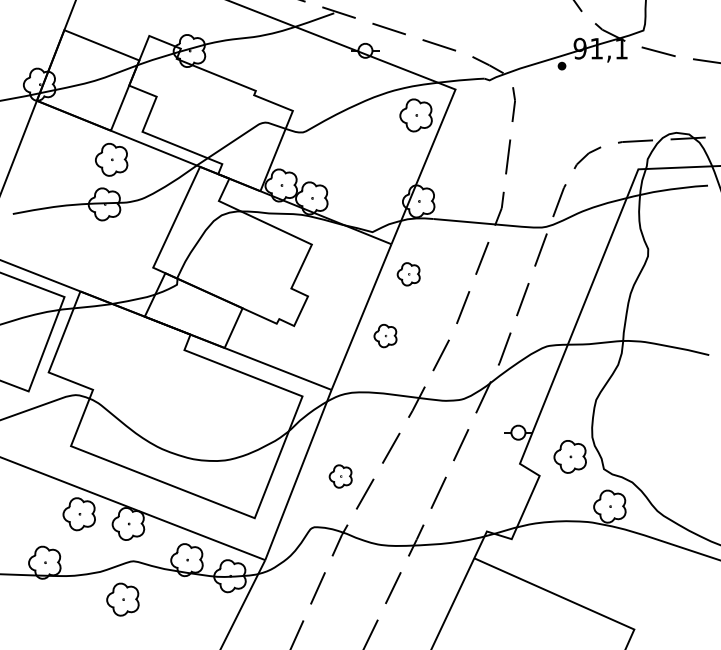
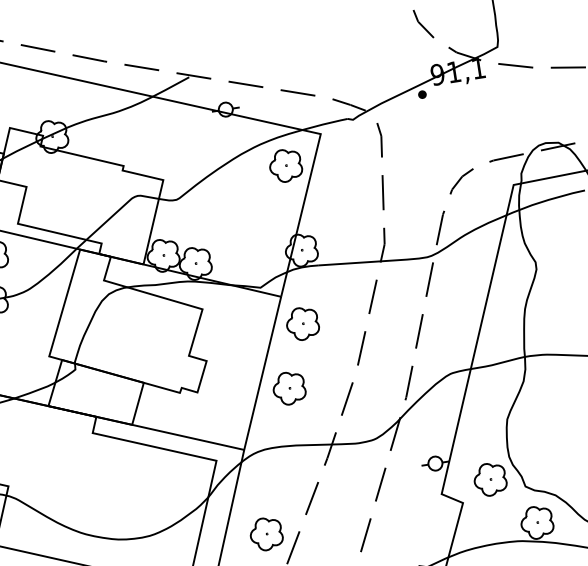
part: (408, 274) -> (302, 324), size x1.43
part: (385, 335) -> (289, 387), size x1.43
part: (340, 476) -> (266, 534), size x1.43

